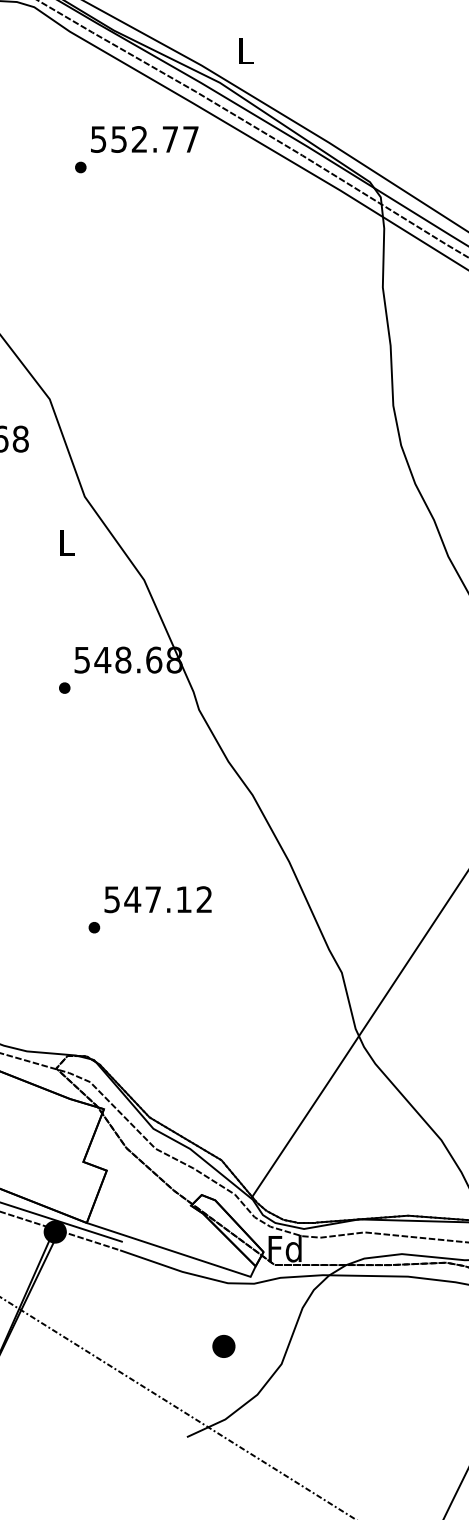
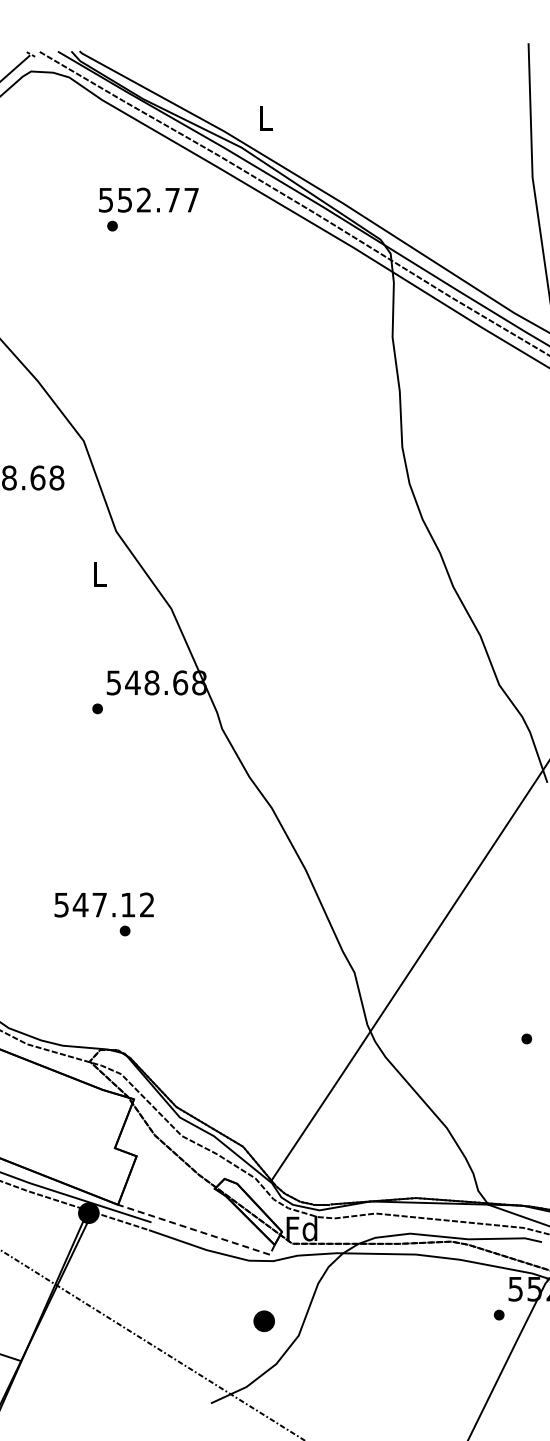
text: (144, 138) -> (148, 199), moved
text: (157, 899) -> (103, 904), moved
line: (174, 1251) -> (199, 1231), solid -> dashed
part: (223, 1346) -> (263, 1321), moved

